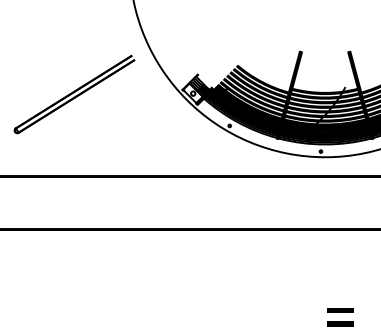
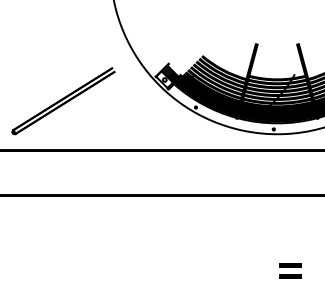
part: (74, 94) -> (63, 101), moved

